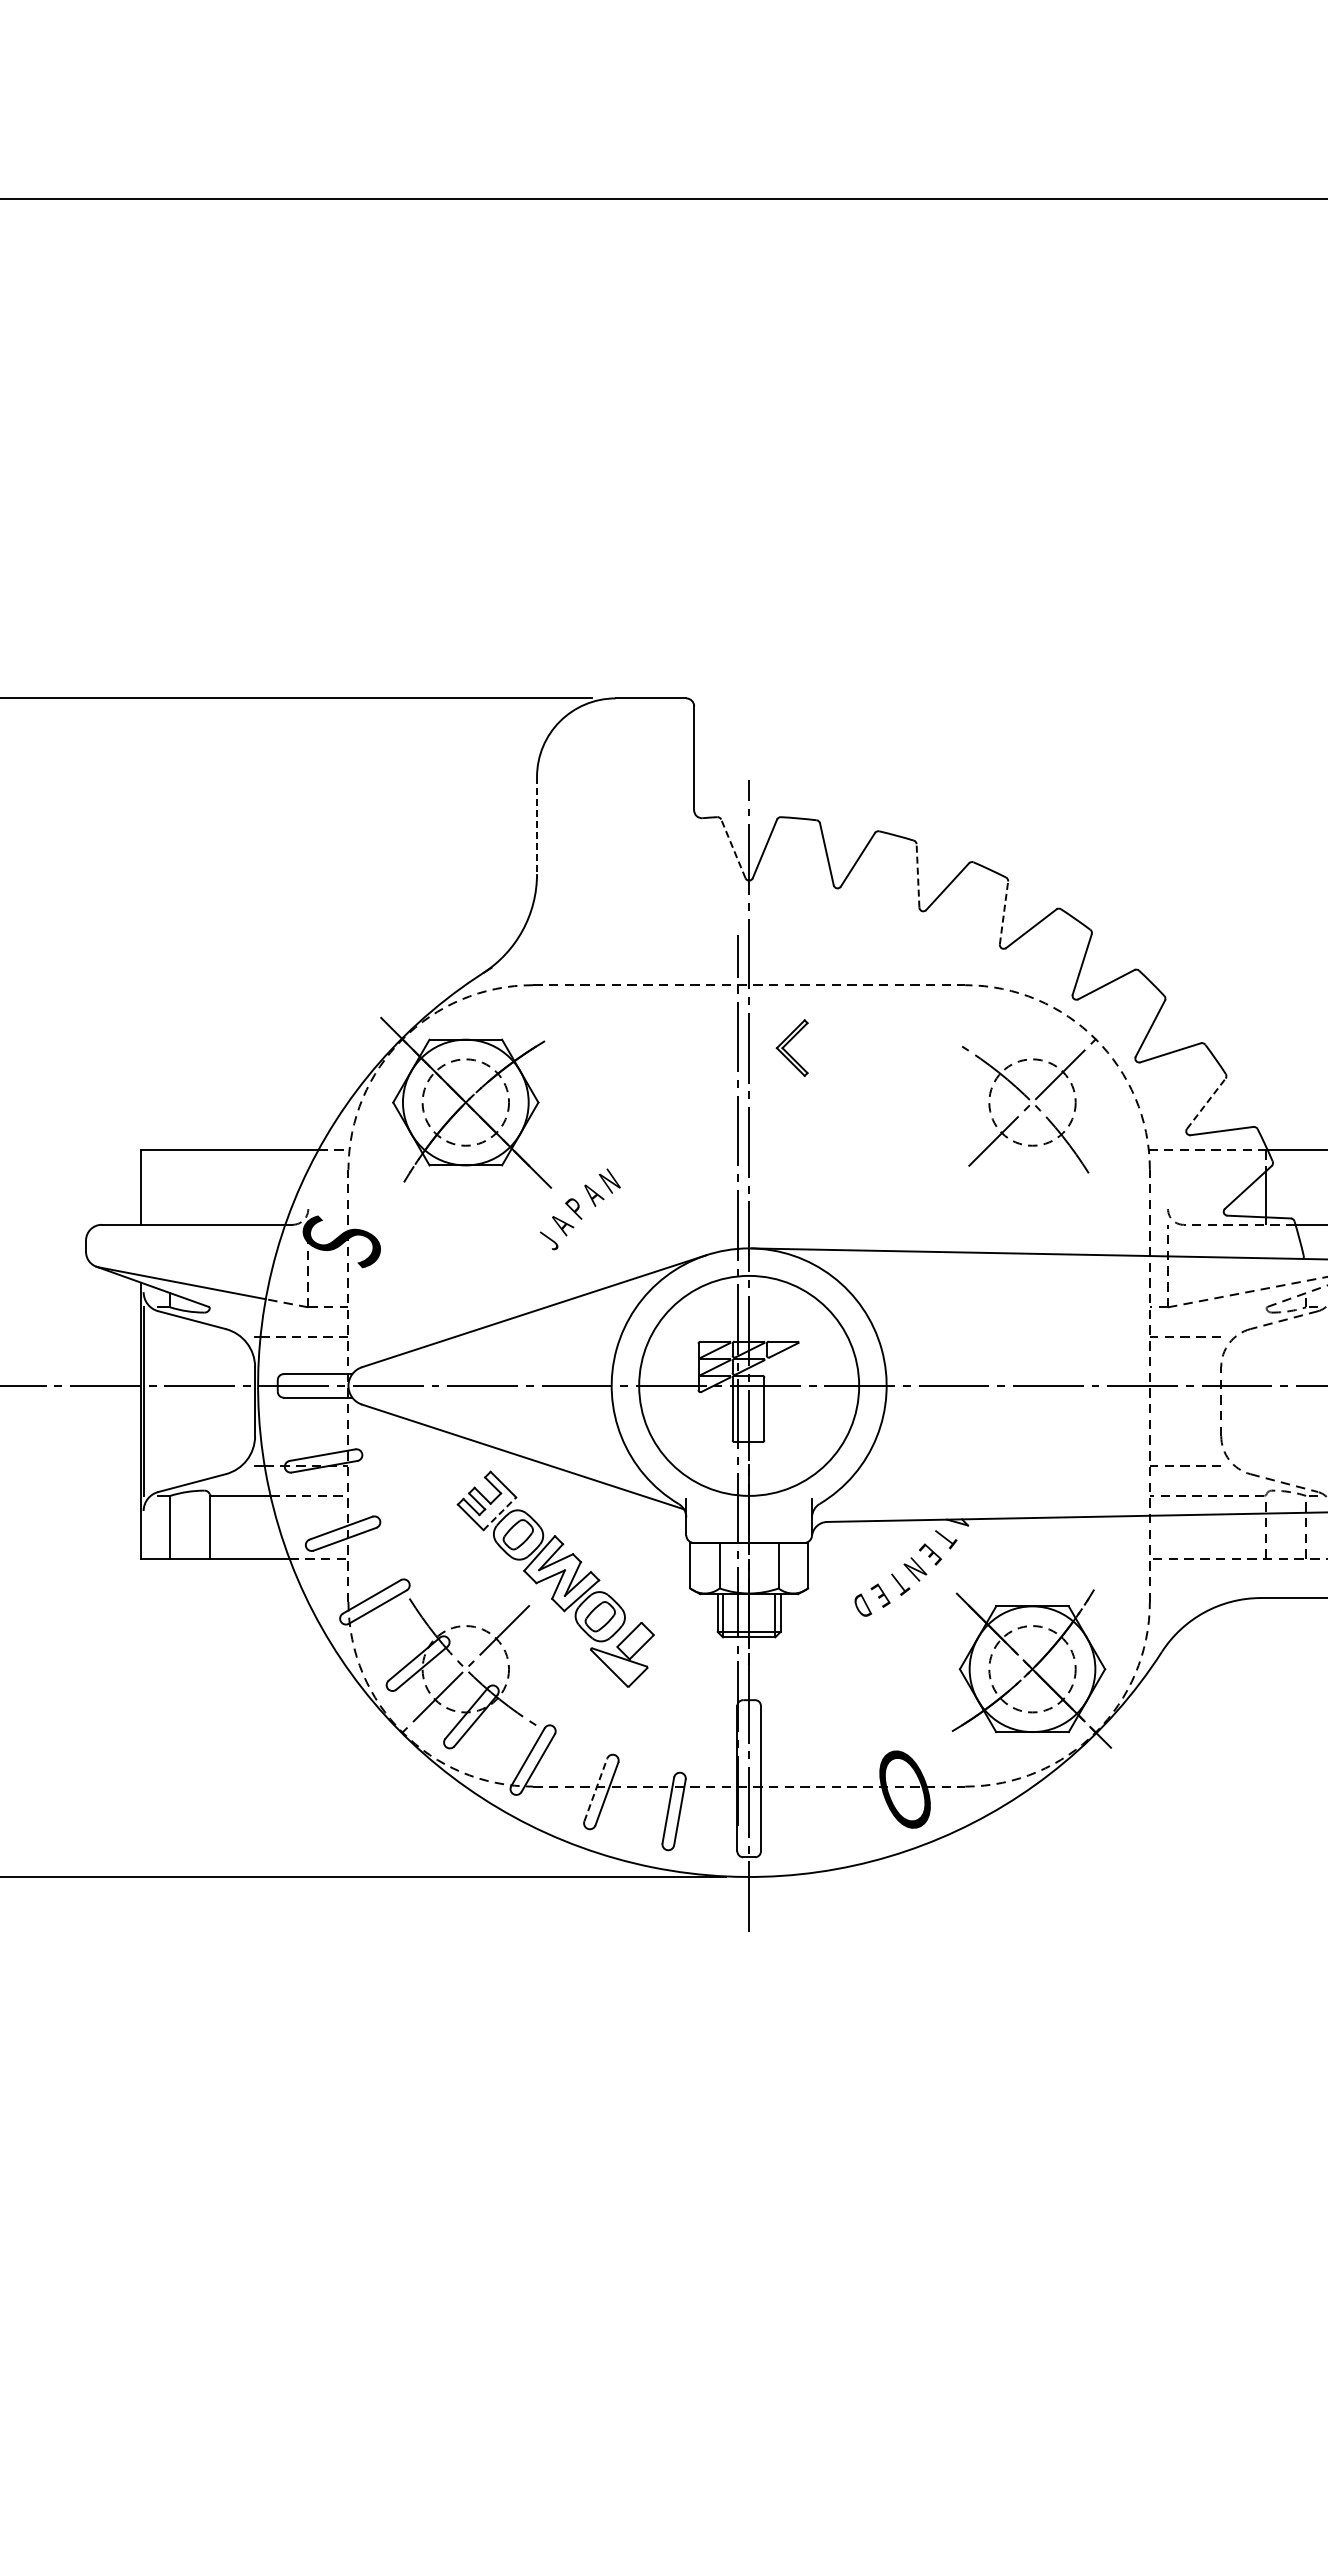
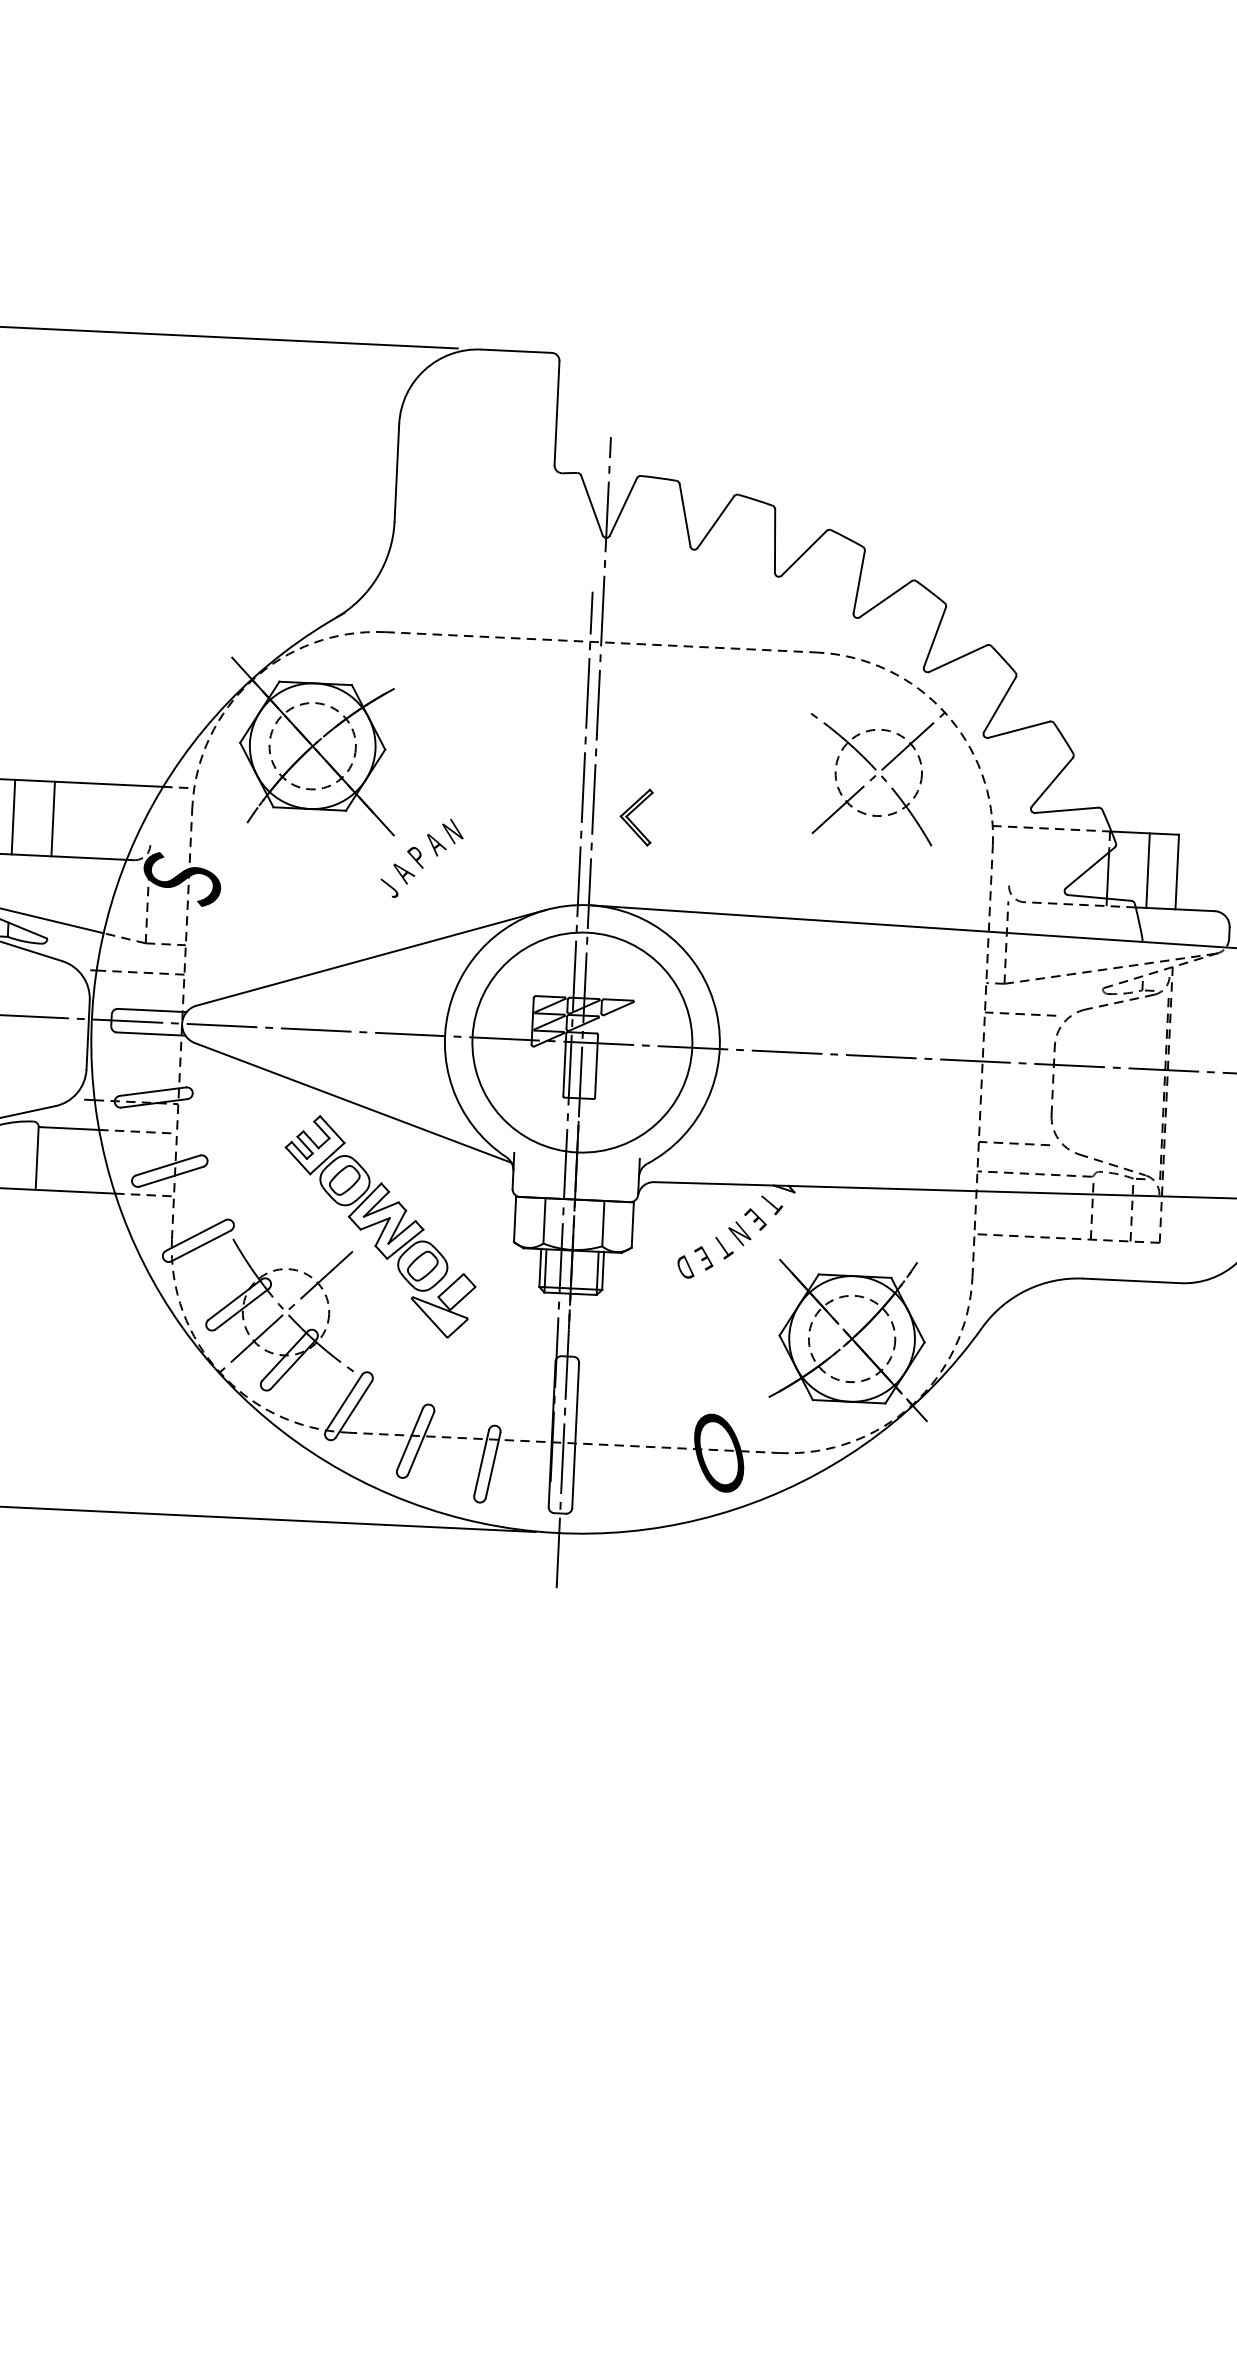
line: (537, 825) -> (397, 472), dashed -> solid
line: (733, 848) -> (592, 505), dashed -> solid
line: (918, 875) -> (775, 540), dashed -> solid
line: (1004, 912) -> (859, 581), dashed -> solid
part: (791, 1048) -> (635, 817), moved
line: (1206, 1103) -> (1052, 782), dashed -> solid
line: (170, 1187) -> (13, 817), added
line: (210, 1187) -> (53, 819), added
line: (1306, 1187) -> (1148, 870), added
line: (500, 1513) -> (327, 1158), dashed -> solid
line: (596, 1789) -> (410, 1438), dashed -> solid

